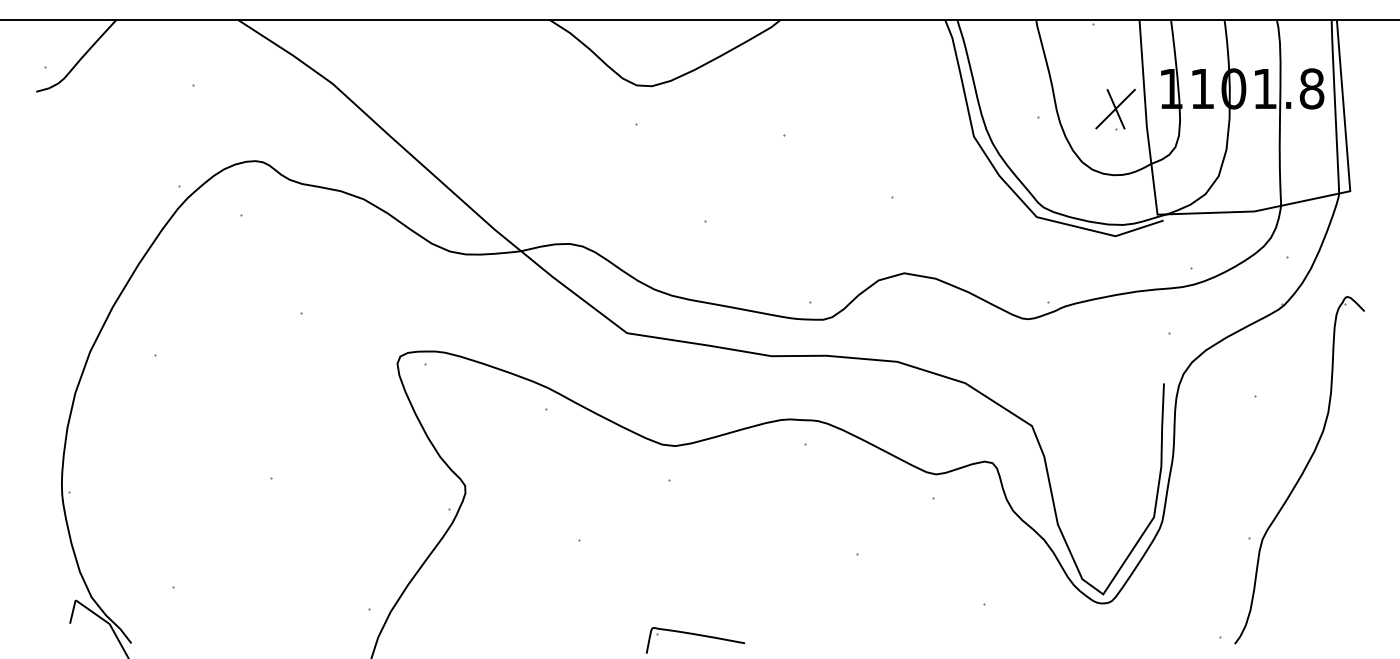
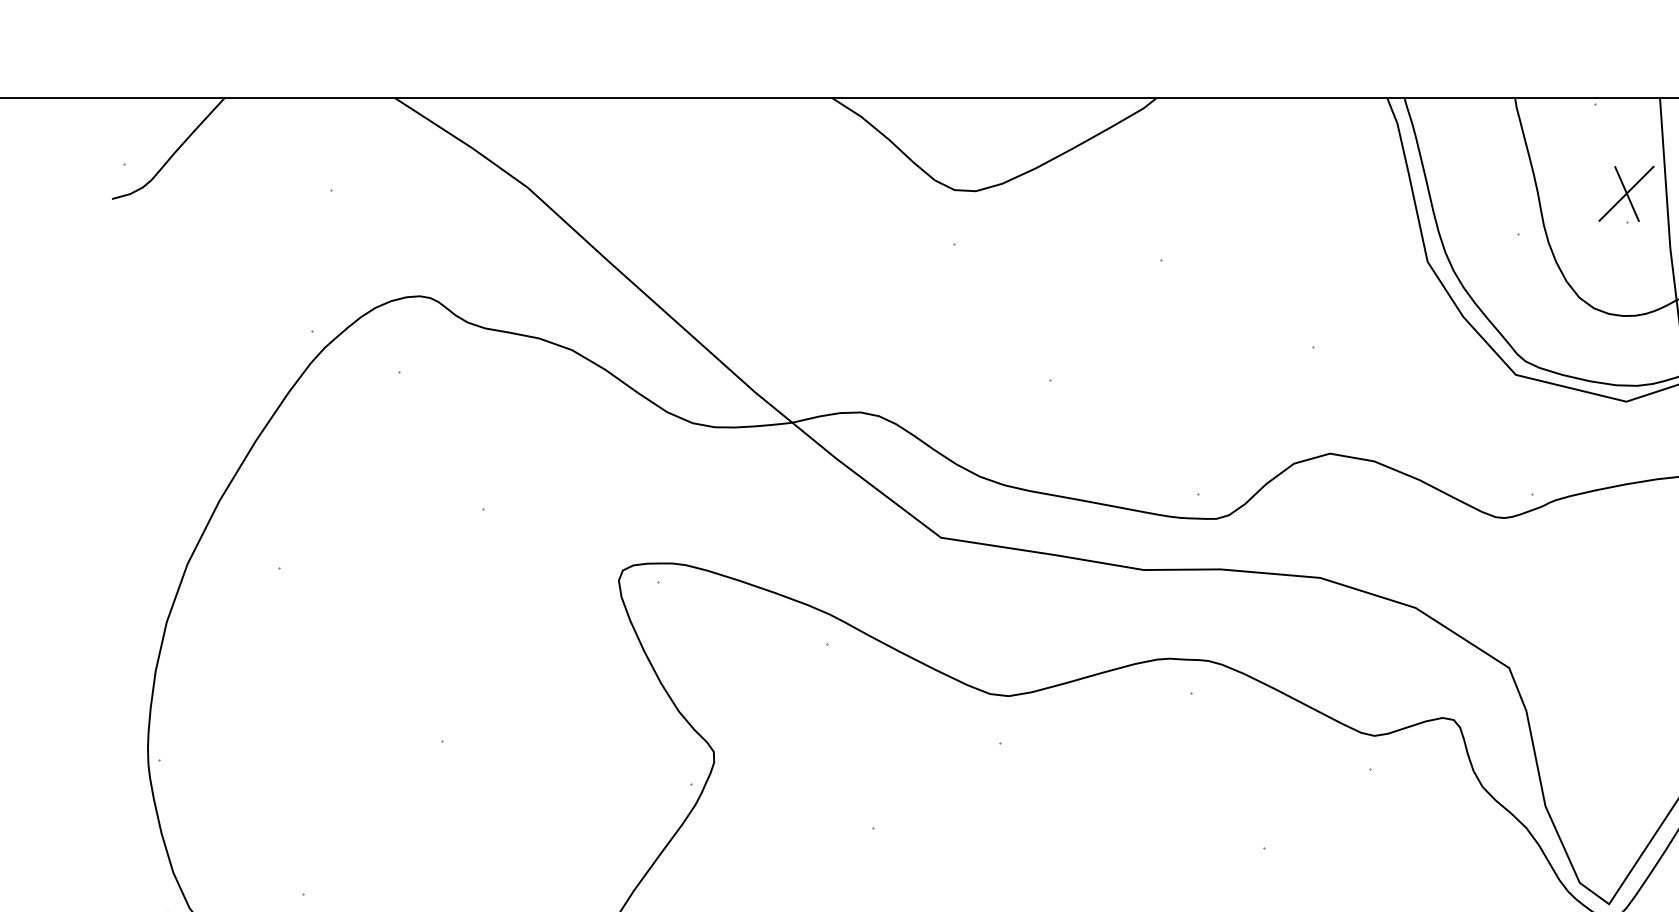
part: (1115, 109) -> (1626, 194), moved

